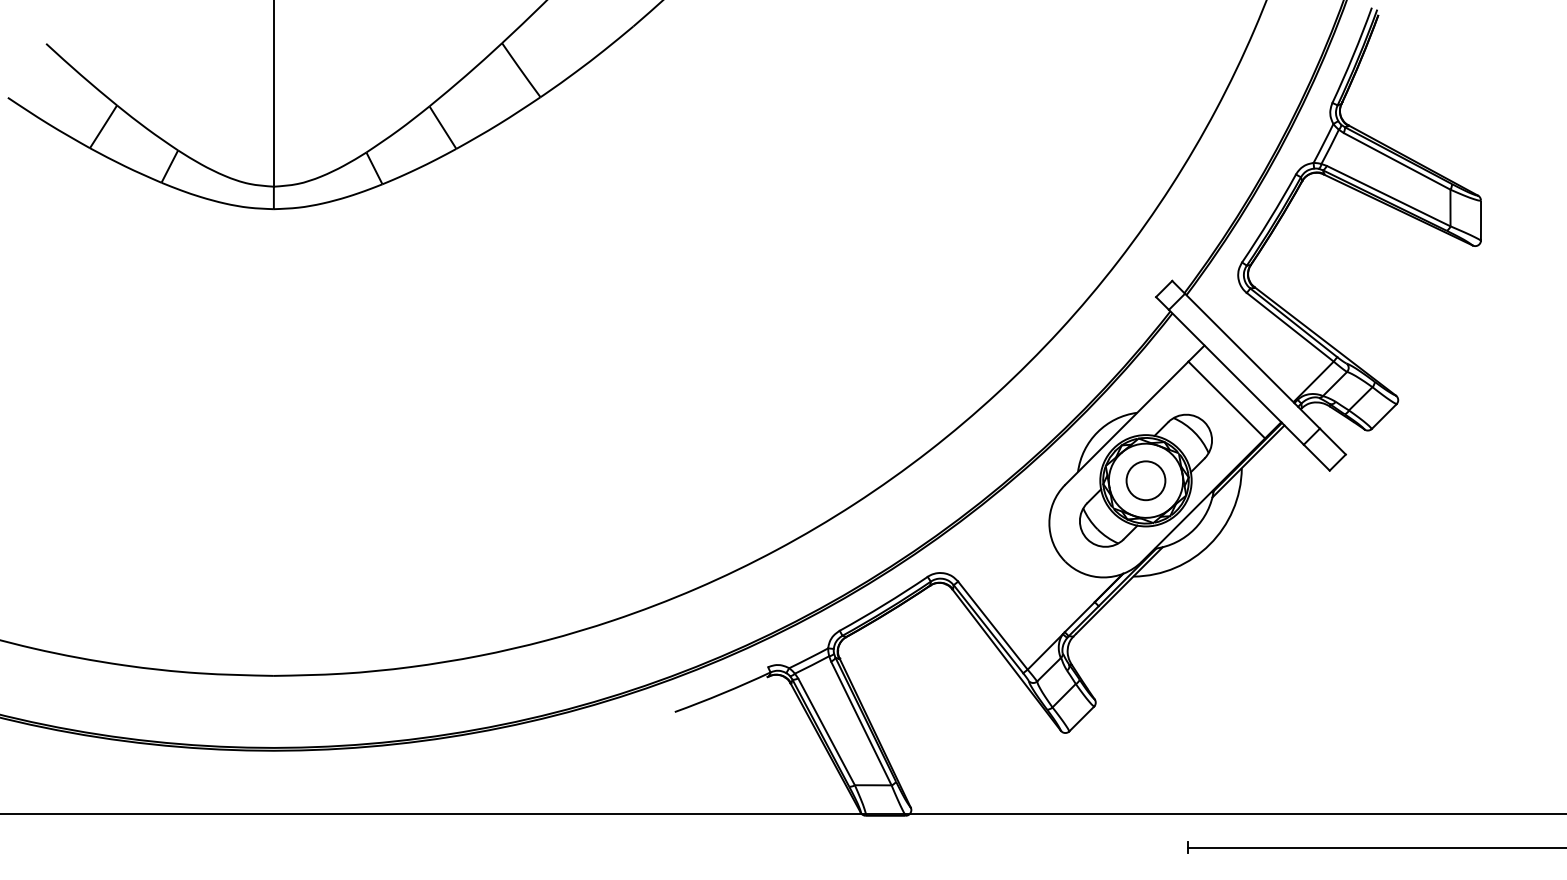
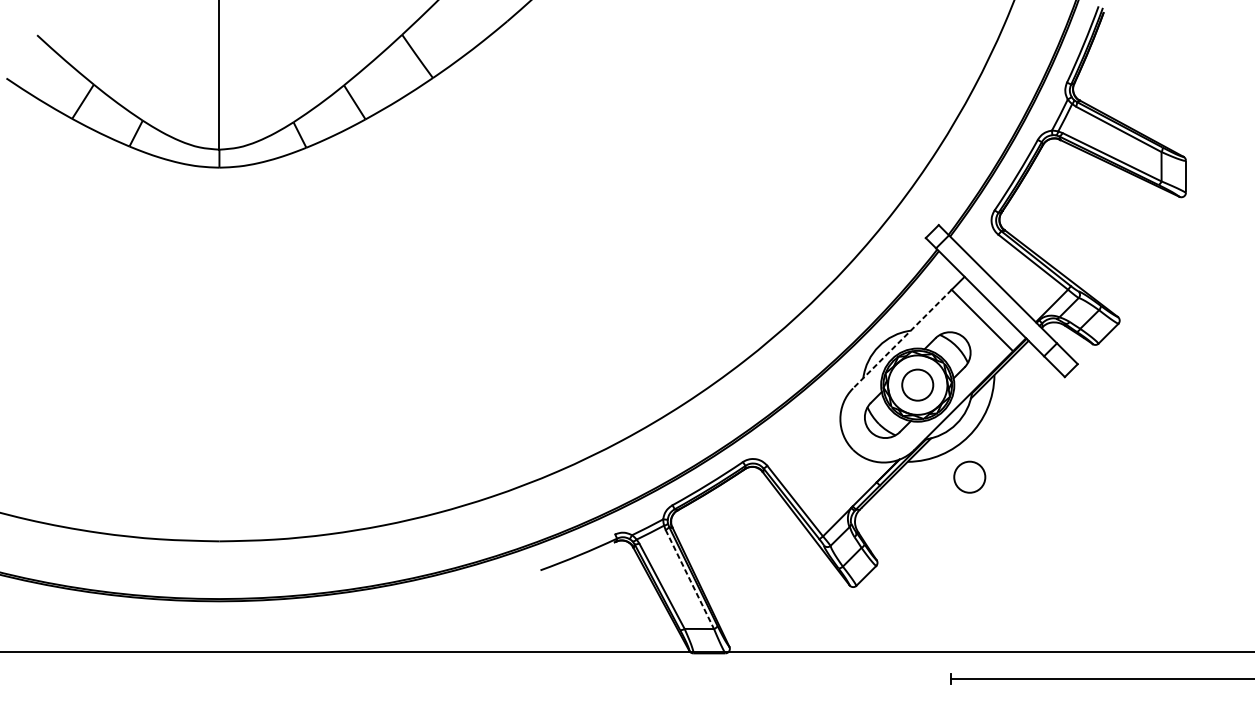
line: (1126, 423) -> (902, 339), solid -> dashed
circle: (1210, 595) -> (969, 477), added
line: (860, 721) -> (689, 577), solid -> dashed

